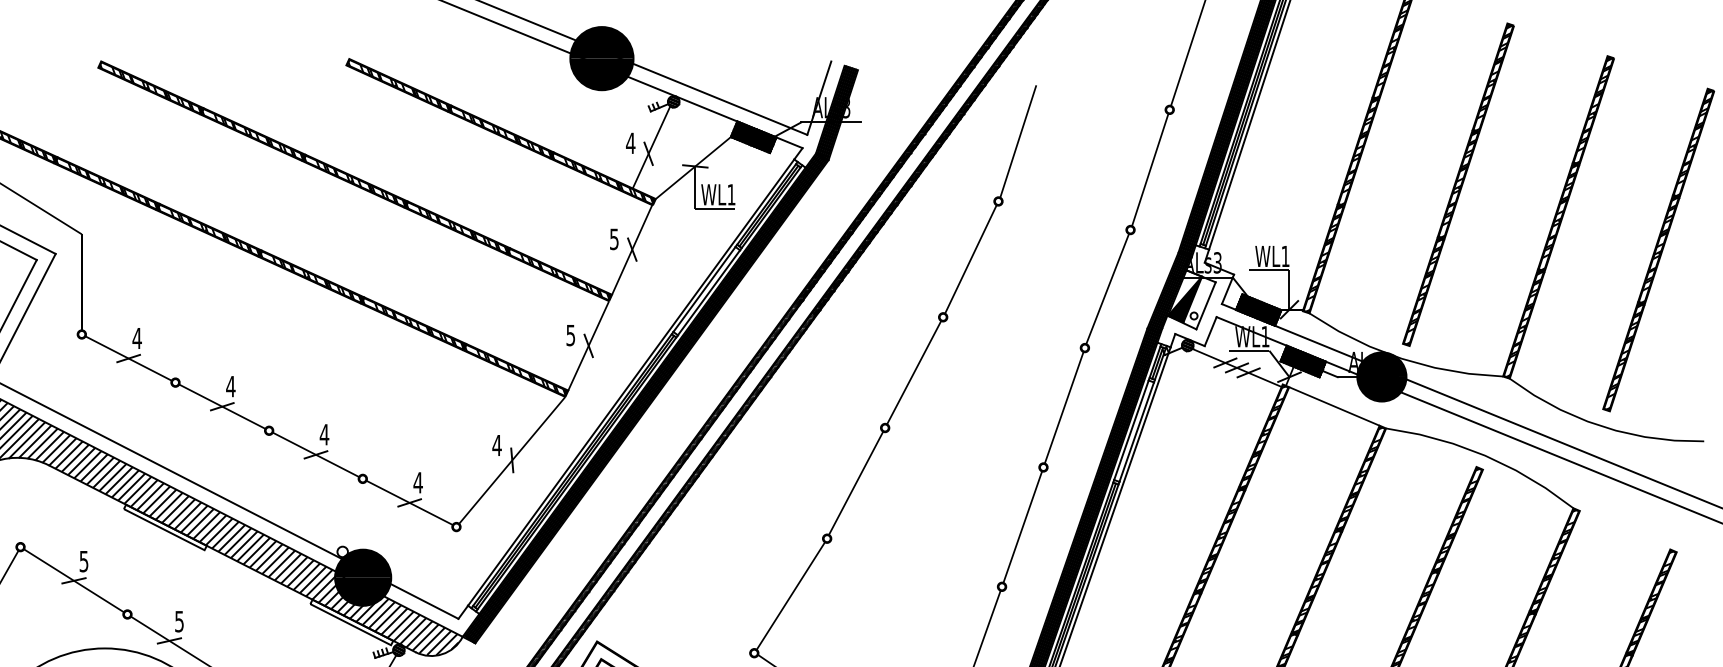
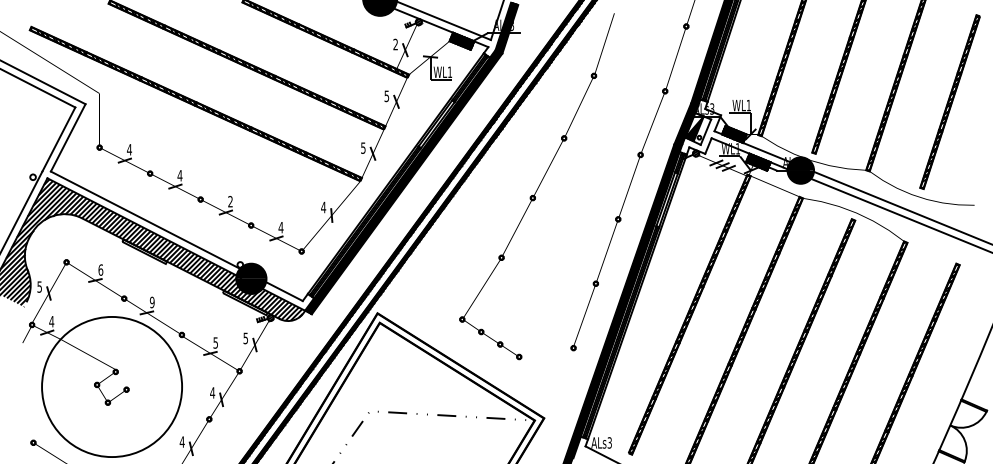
text: (630, 143) -> (395, 44), 4 -> 2
text: (324, 434) -> (230, 201), 4 -> 2
text: (83, 560) -> (100, 269), 5 -> 6
text: (177, 619) -> (151, 301), 5 -> 9

